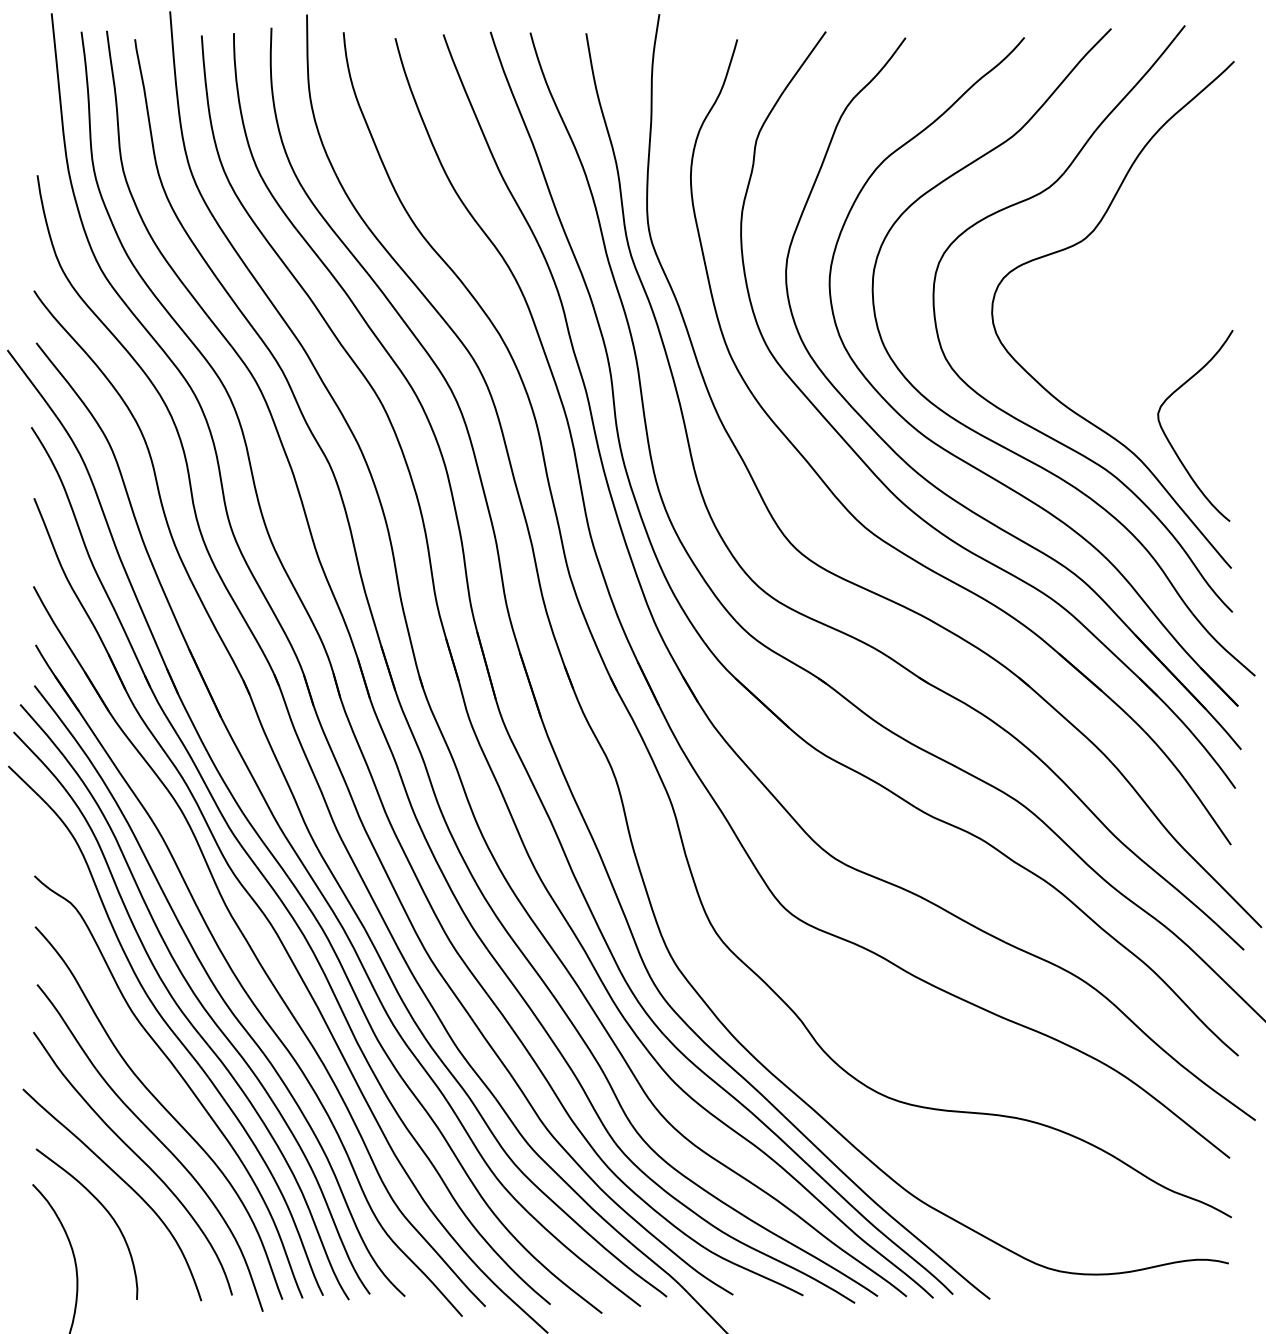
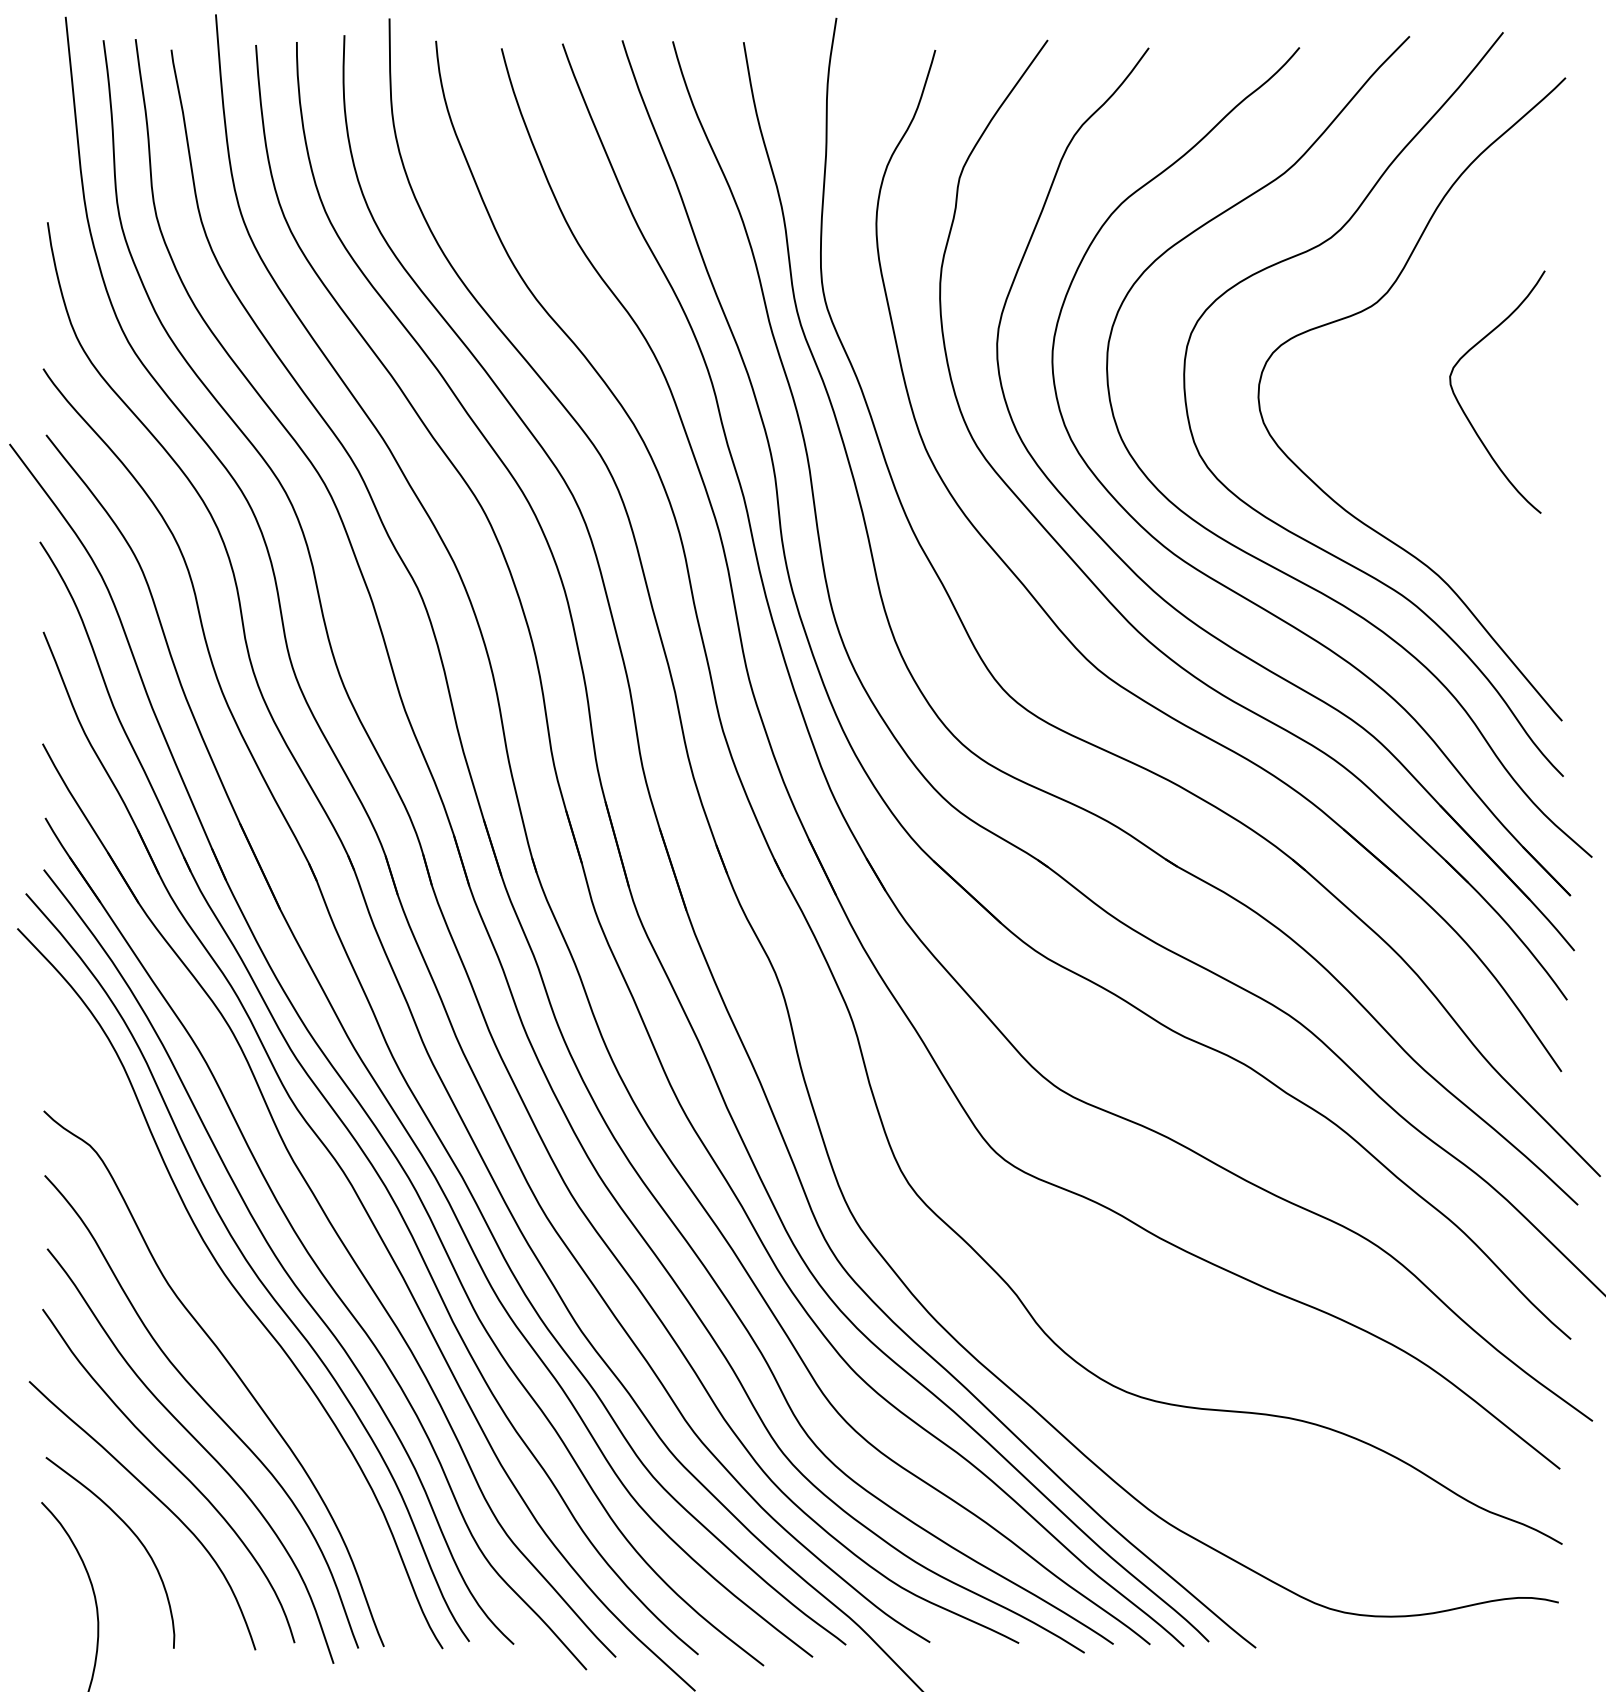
curve: (1168, 439) -> (1463, 409), moved
curve: (169, 1028) -> (214, 1304), removed

